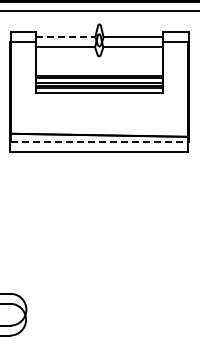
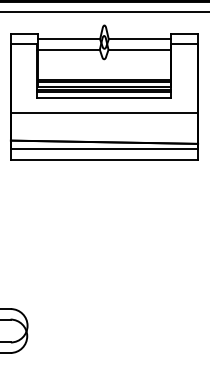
line: (65, 37) -> (68, 39), dashed -> solid
line: (99, 107) -> (104, 113), added
line: (99, 142) -> (104, 149), dashed -> solid

